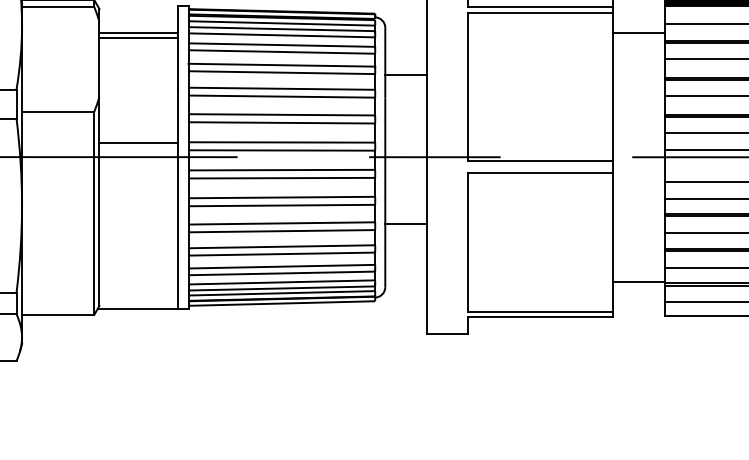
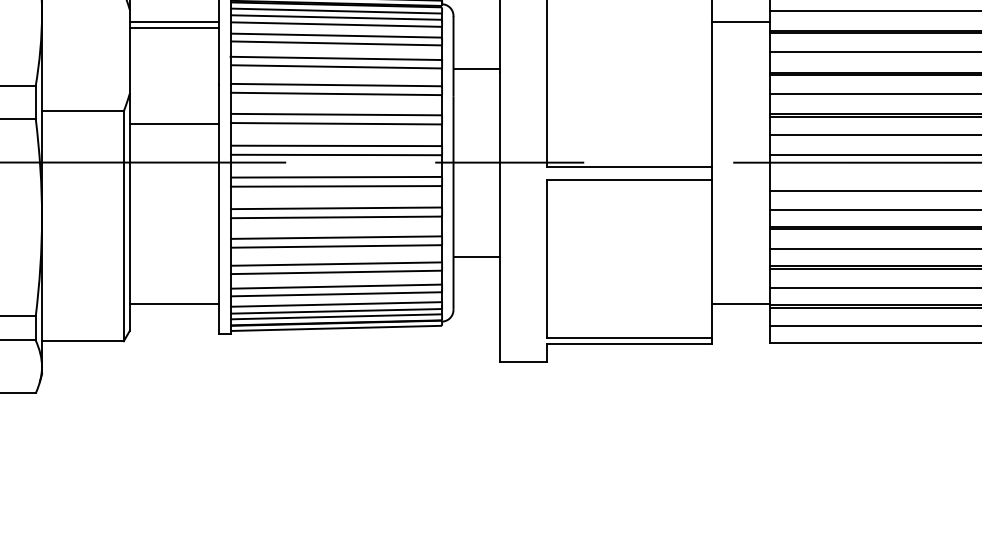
line: (138, 142) -> (173, 124), moved
line: (405, 223) -> (476, 256), moved
line: (138, 308) -> (173, 303), moved

